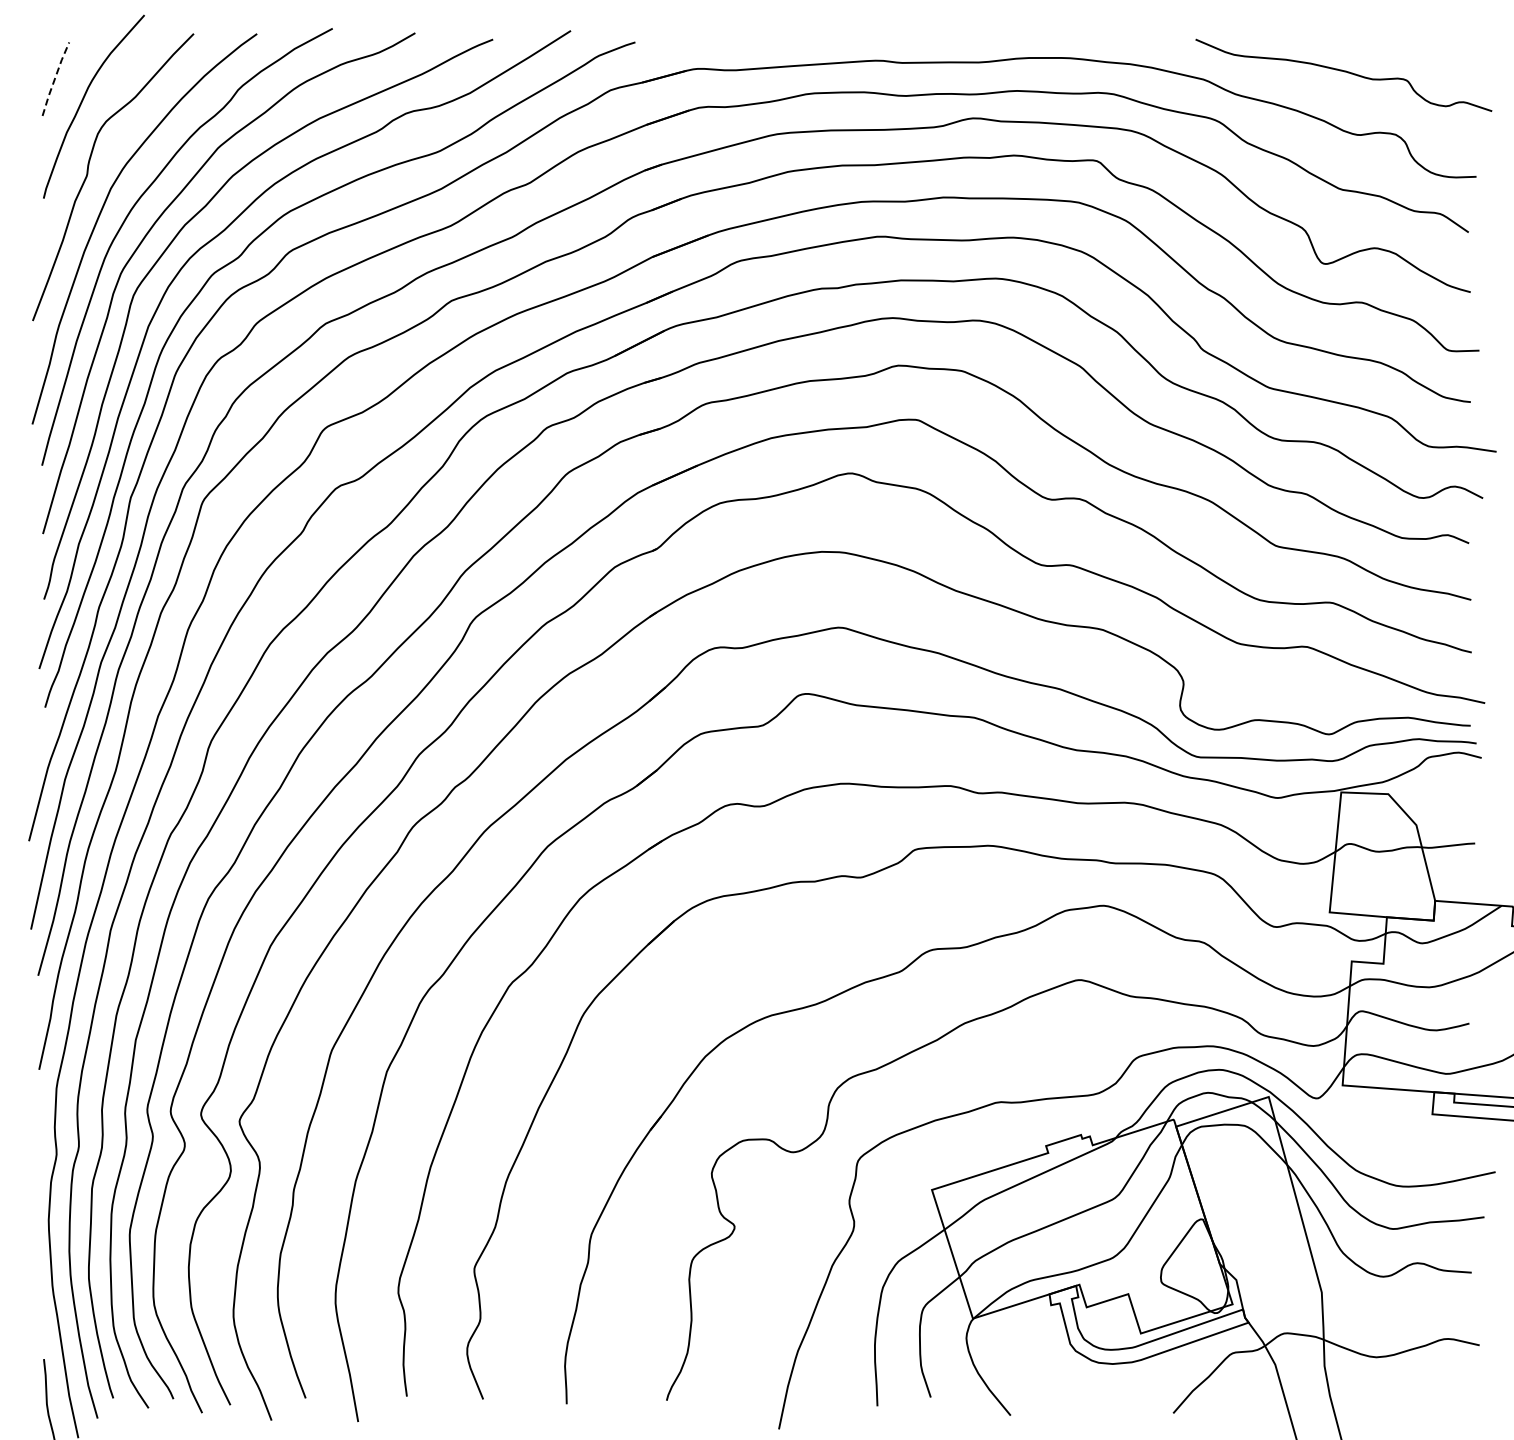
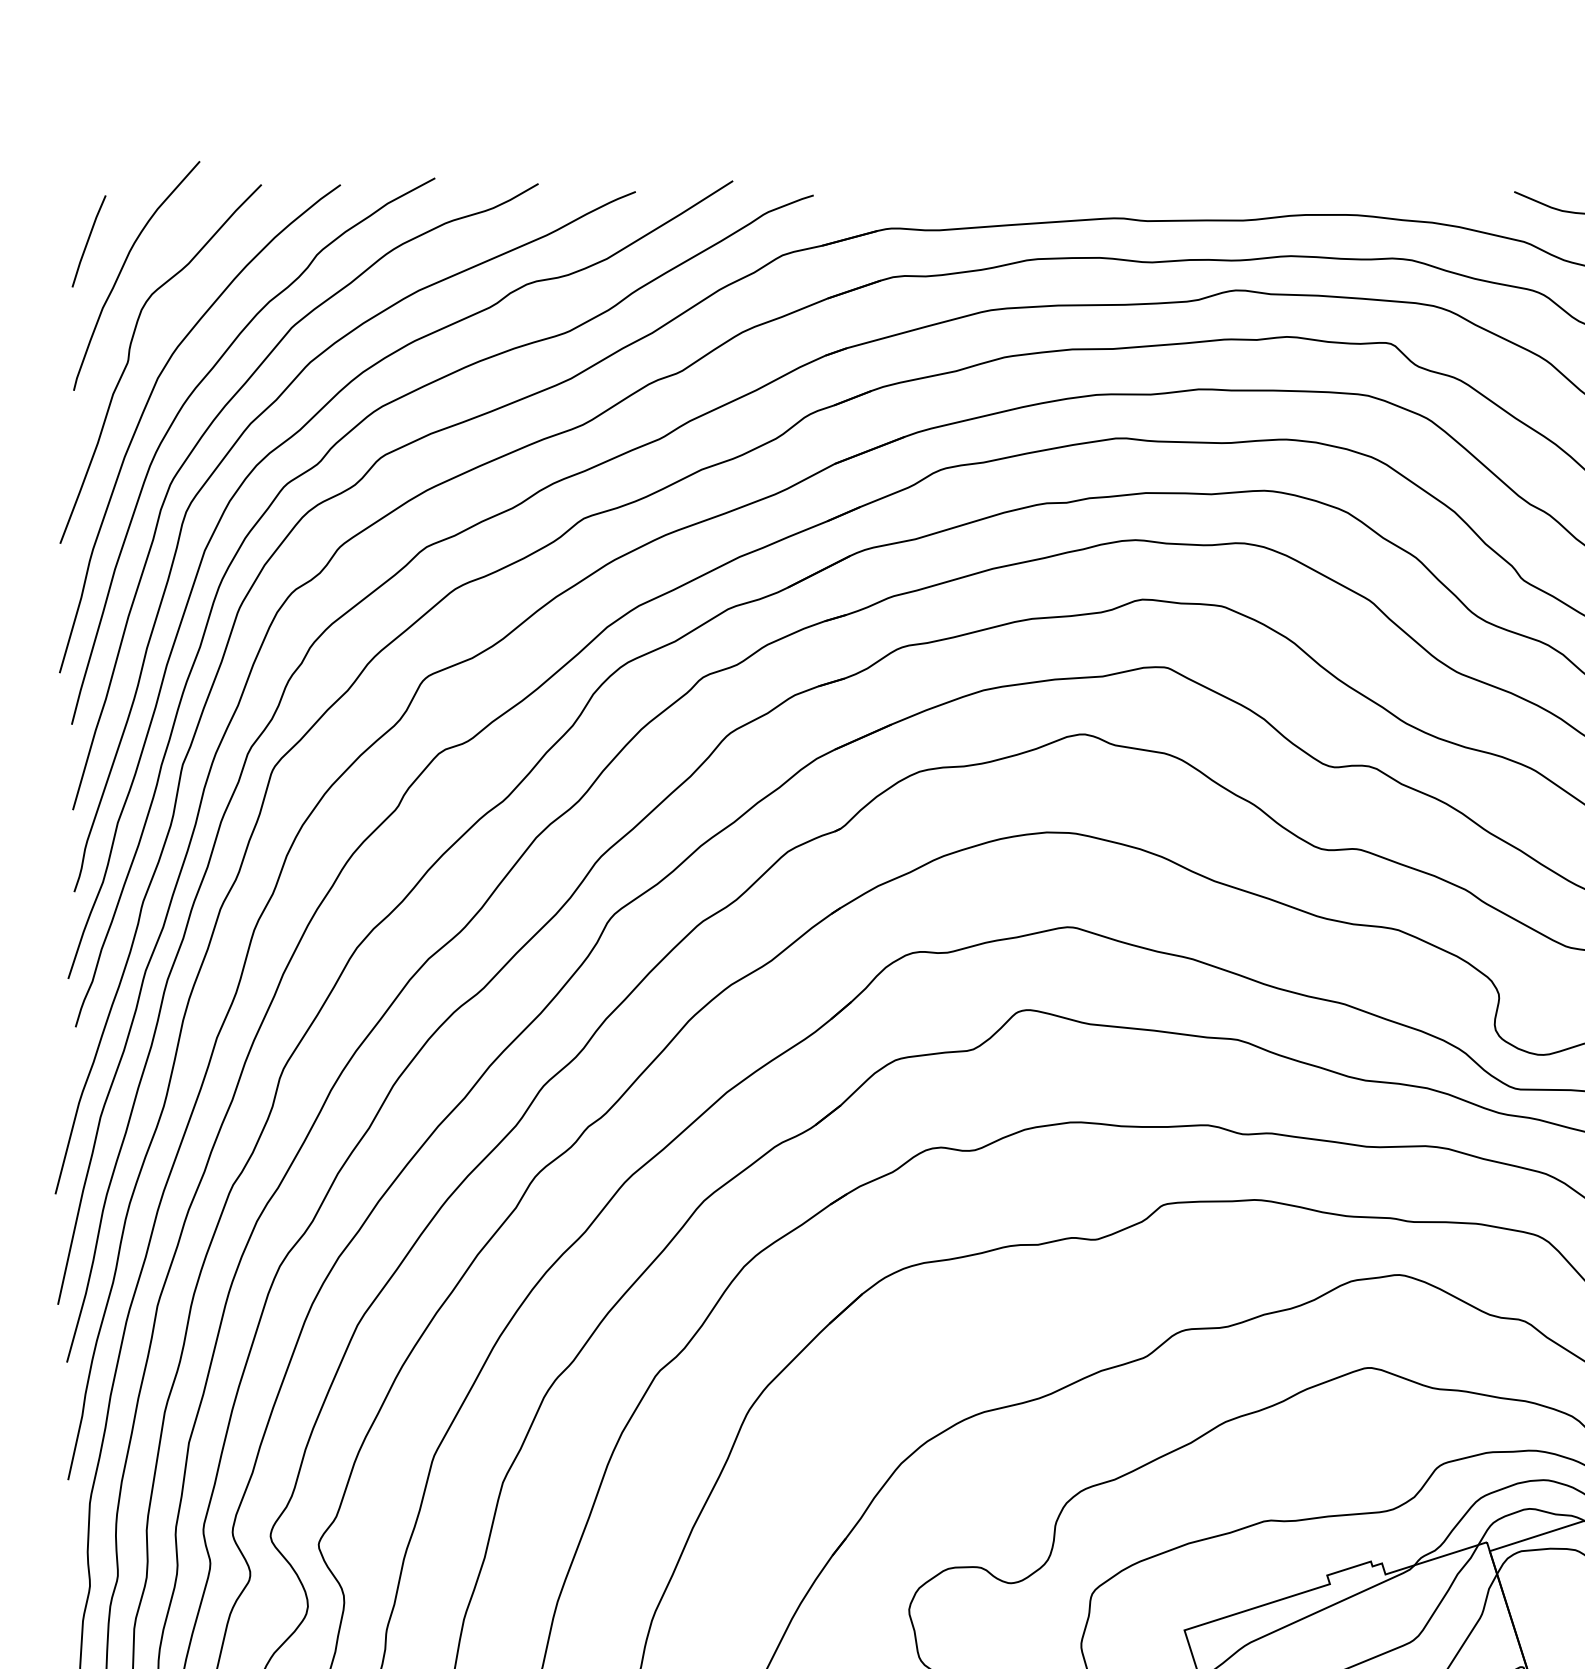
line: (55, 78) -> (88, 240), dashed -> solid

